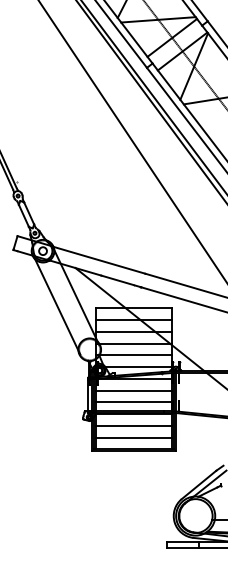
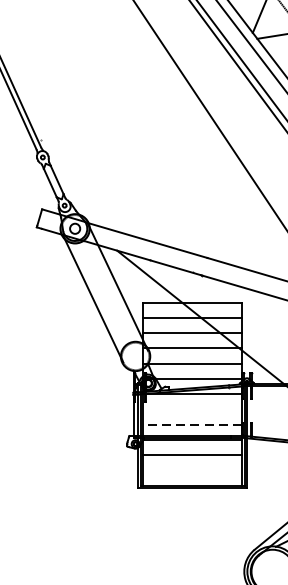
line: (133, 390) -> (192, 409), removed
line: (133, 402) -> (192, 424), solid -> dashed
line: (133, 437) -> (192, 469), removed

